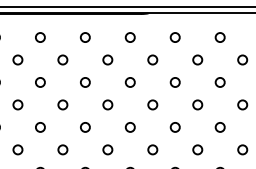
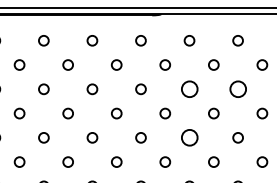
circle: (174, 82) -> (188, 89), size x1.6
circle: (219, 82) -> (237, 89), size x1.6
circle: (174, 127) -> (188, 137), size x1.6

